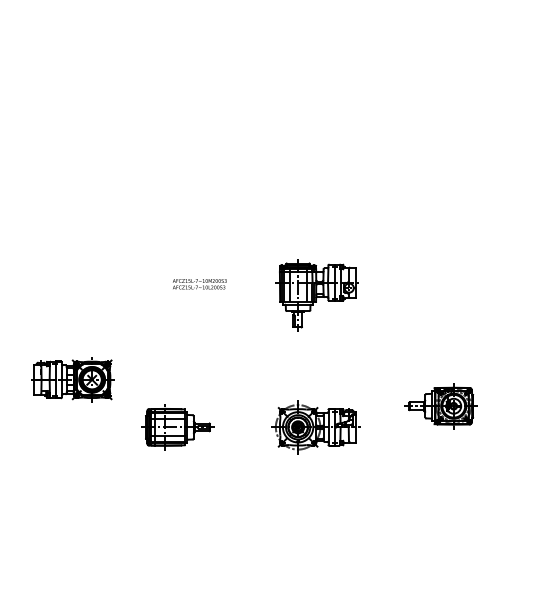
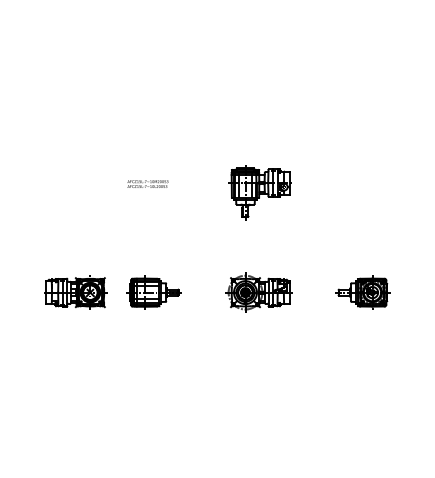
text: (199, 283) -> (147, 183), moved
part: (72, 379) -> (75, 292), moved
part: (440, 406) -> (362, 292), moved

